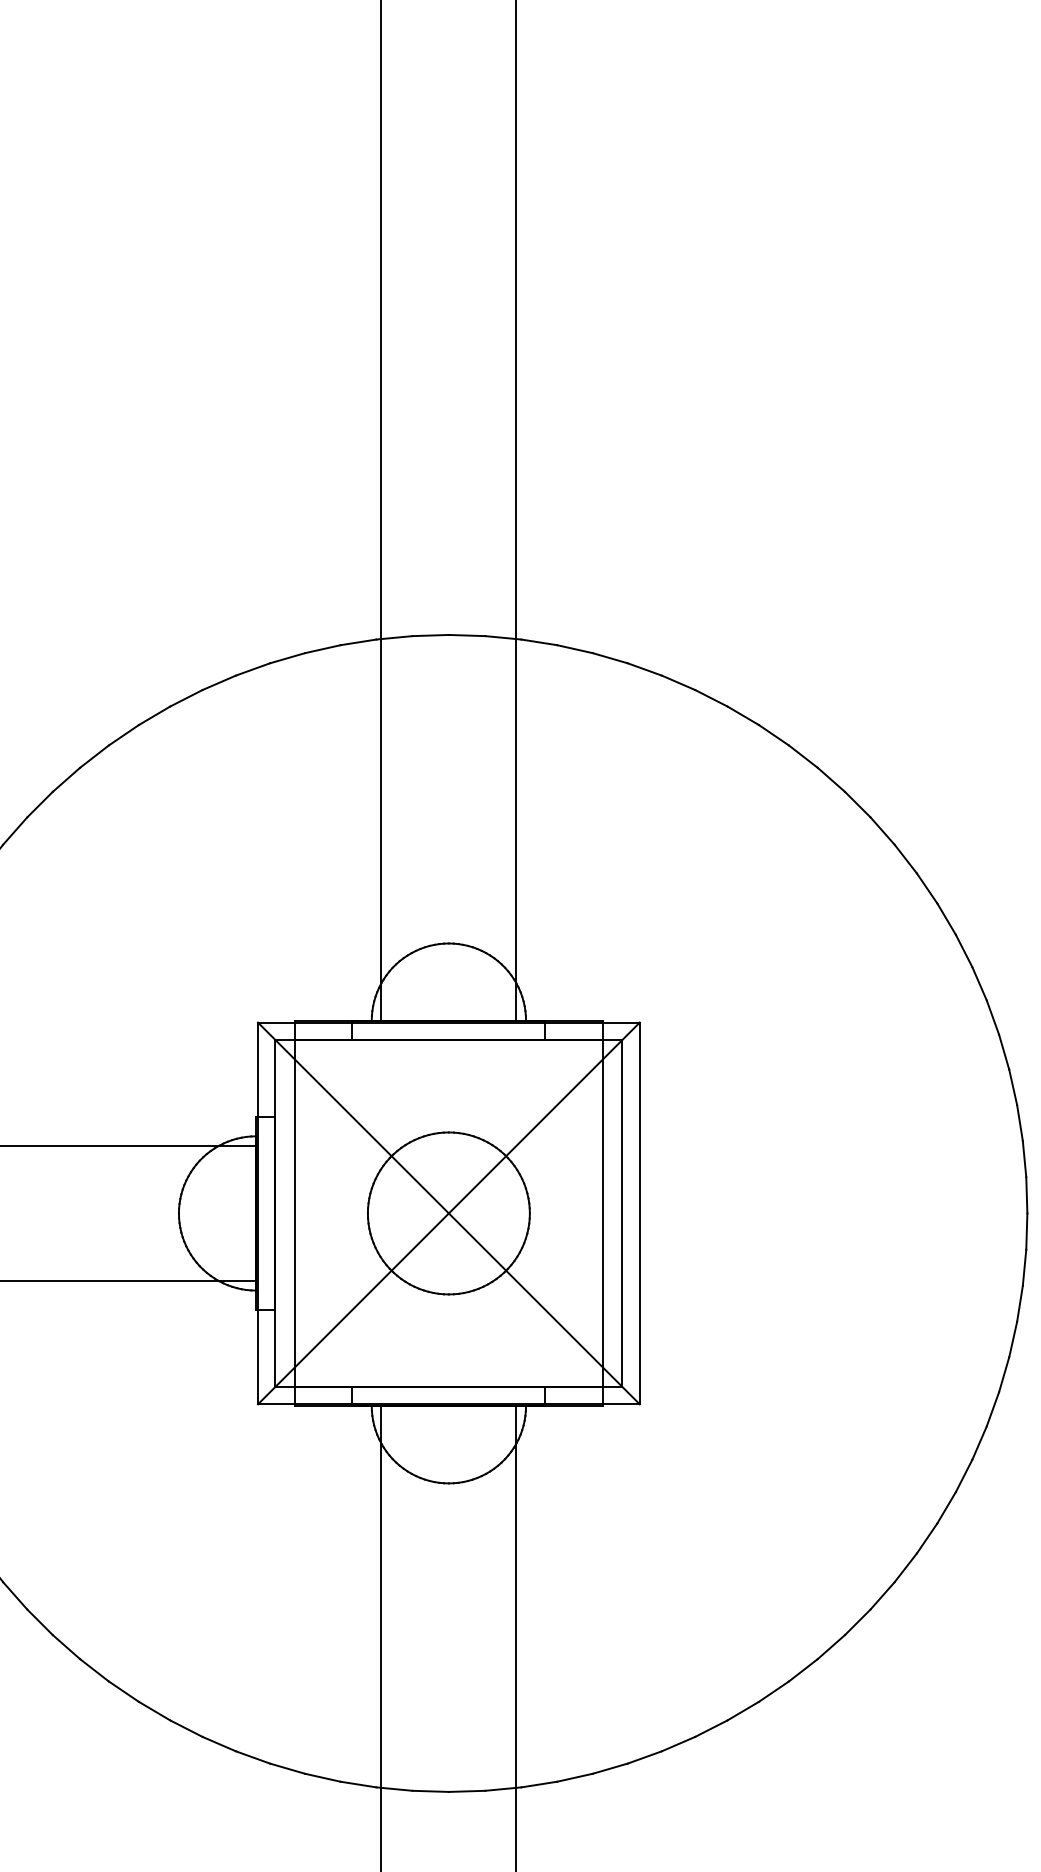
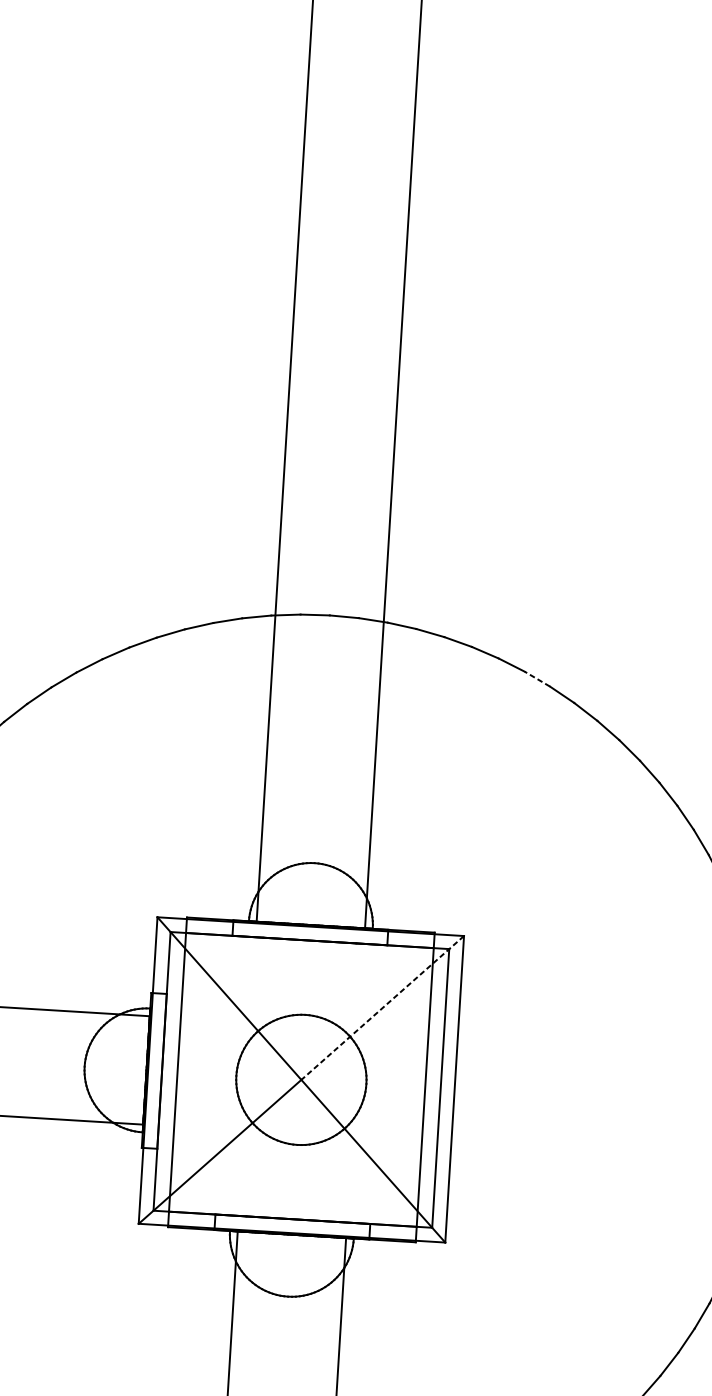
line: (710, 698) -> (536, 679), solid -> dashed
line: (544, 1118) -> (382, 1008), solid -> dashed

